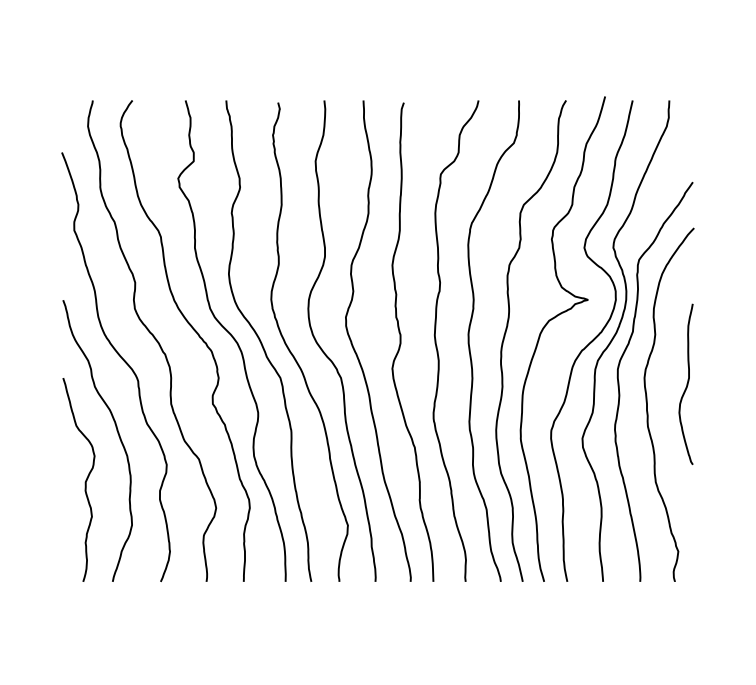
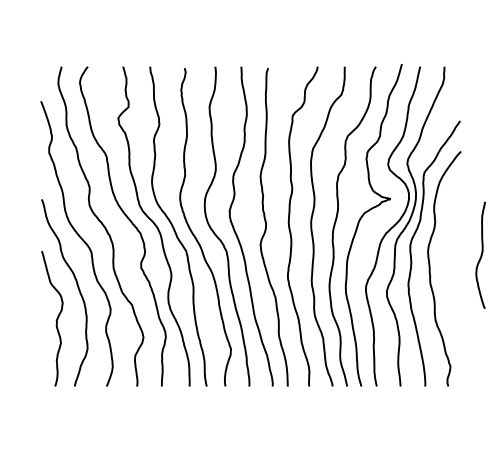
curve: (685, 383) -> (480, 254), moved

